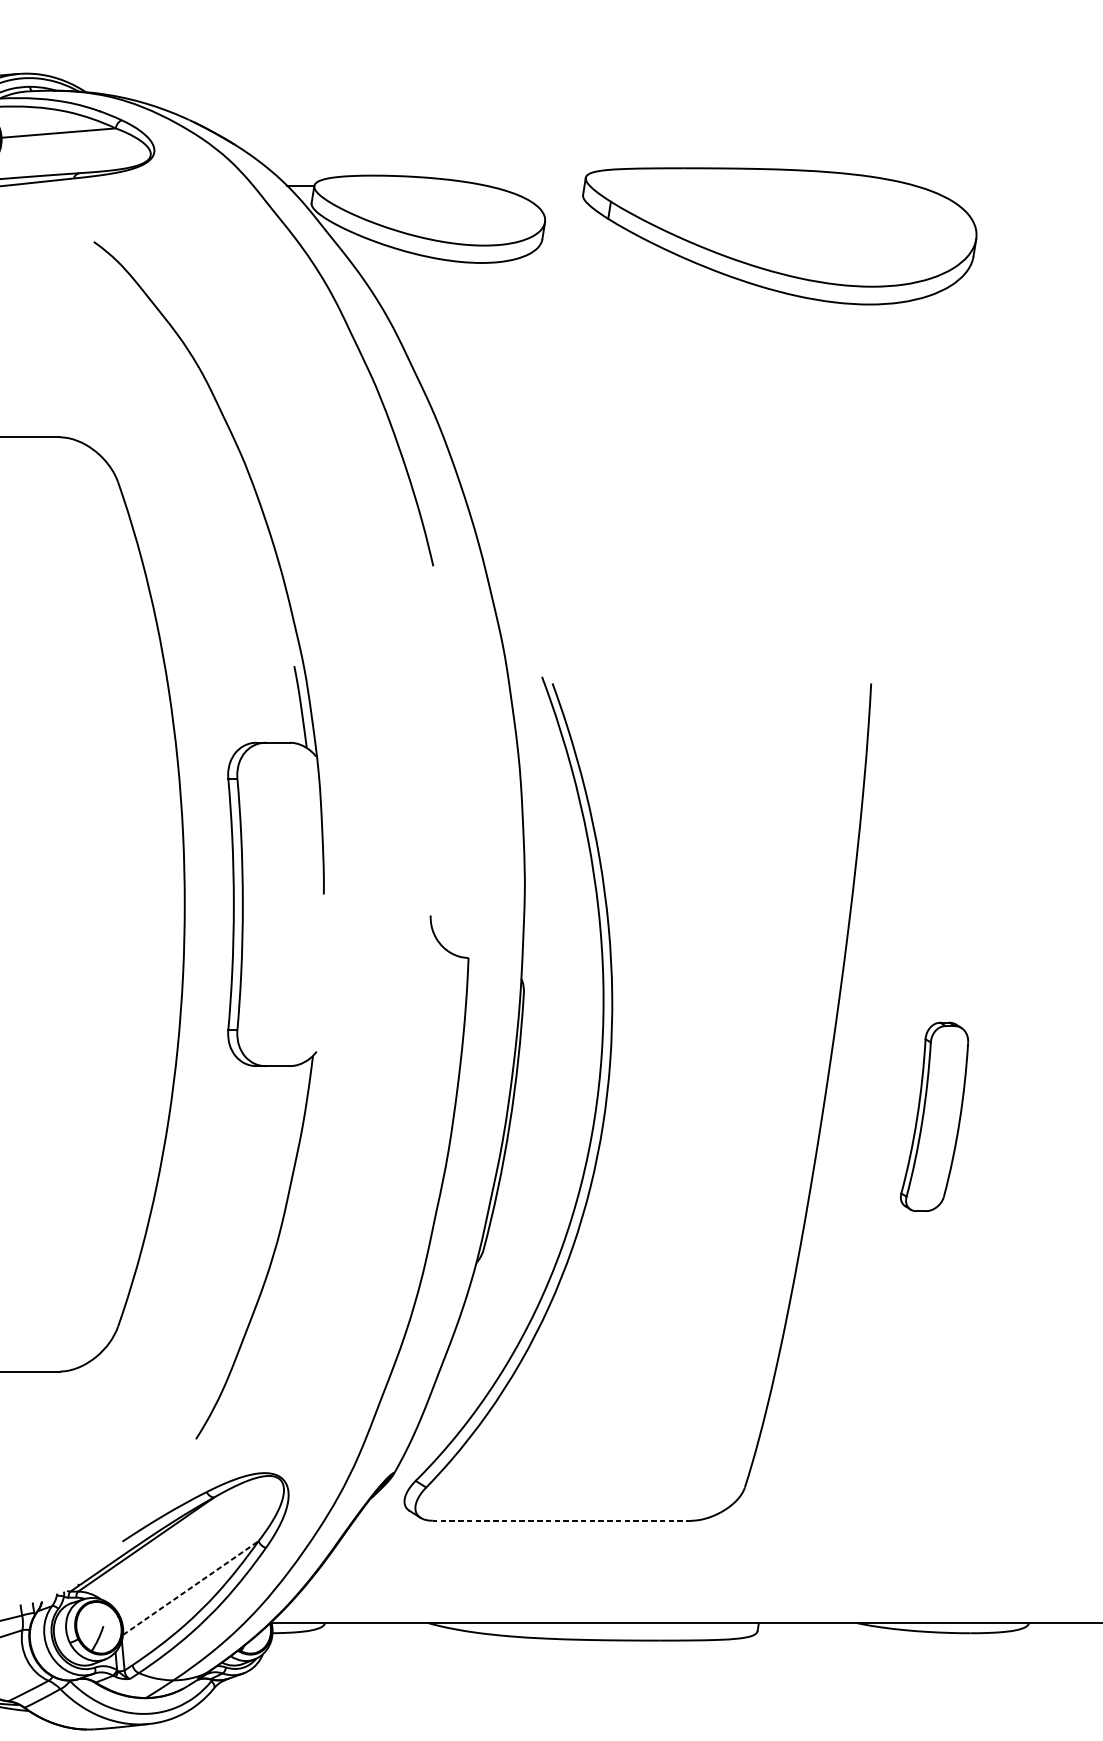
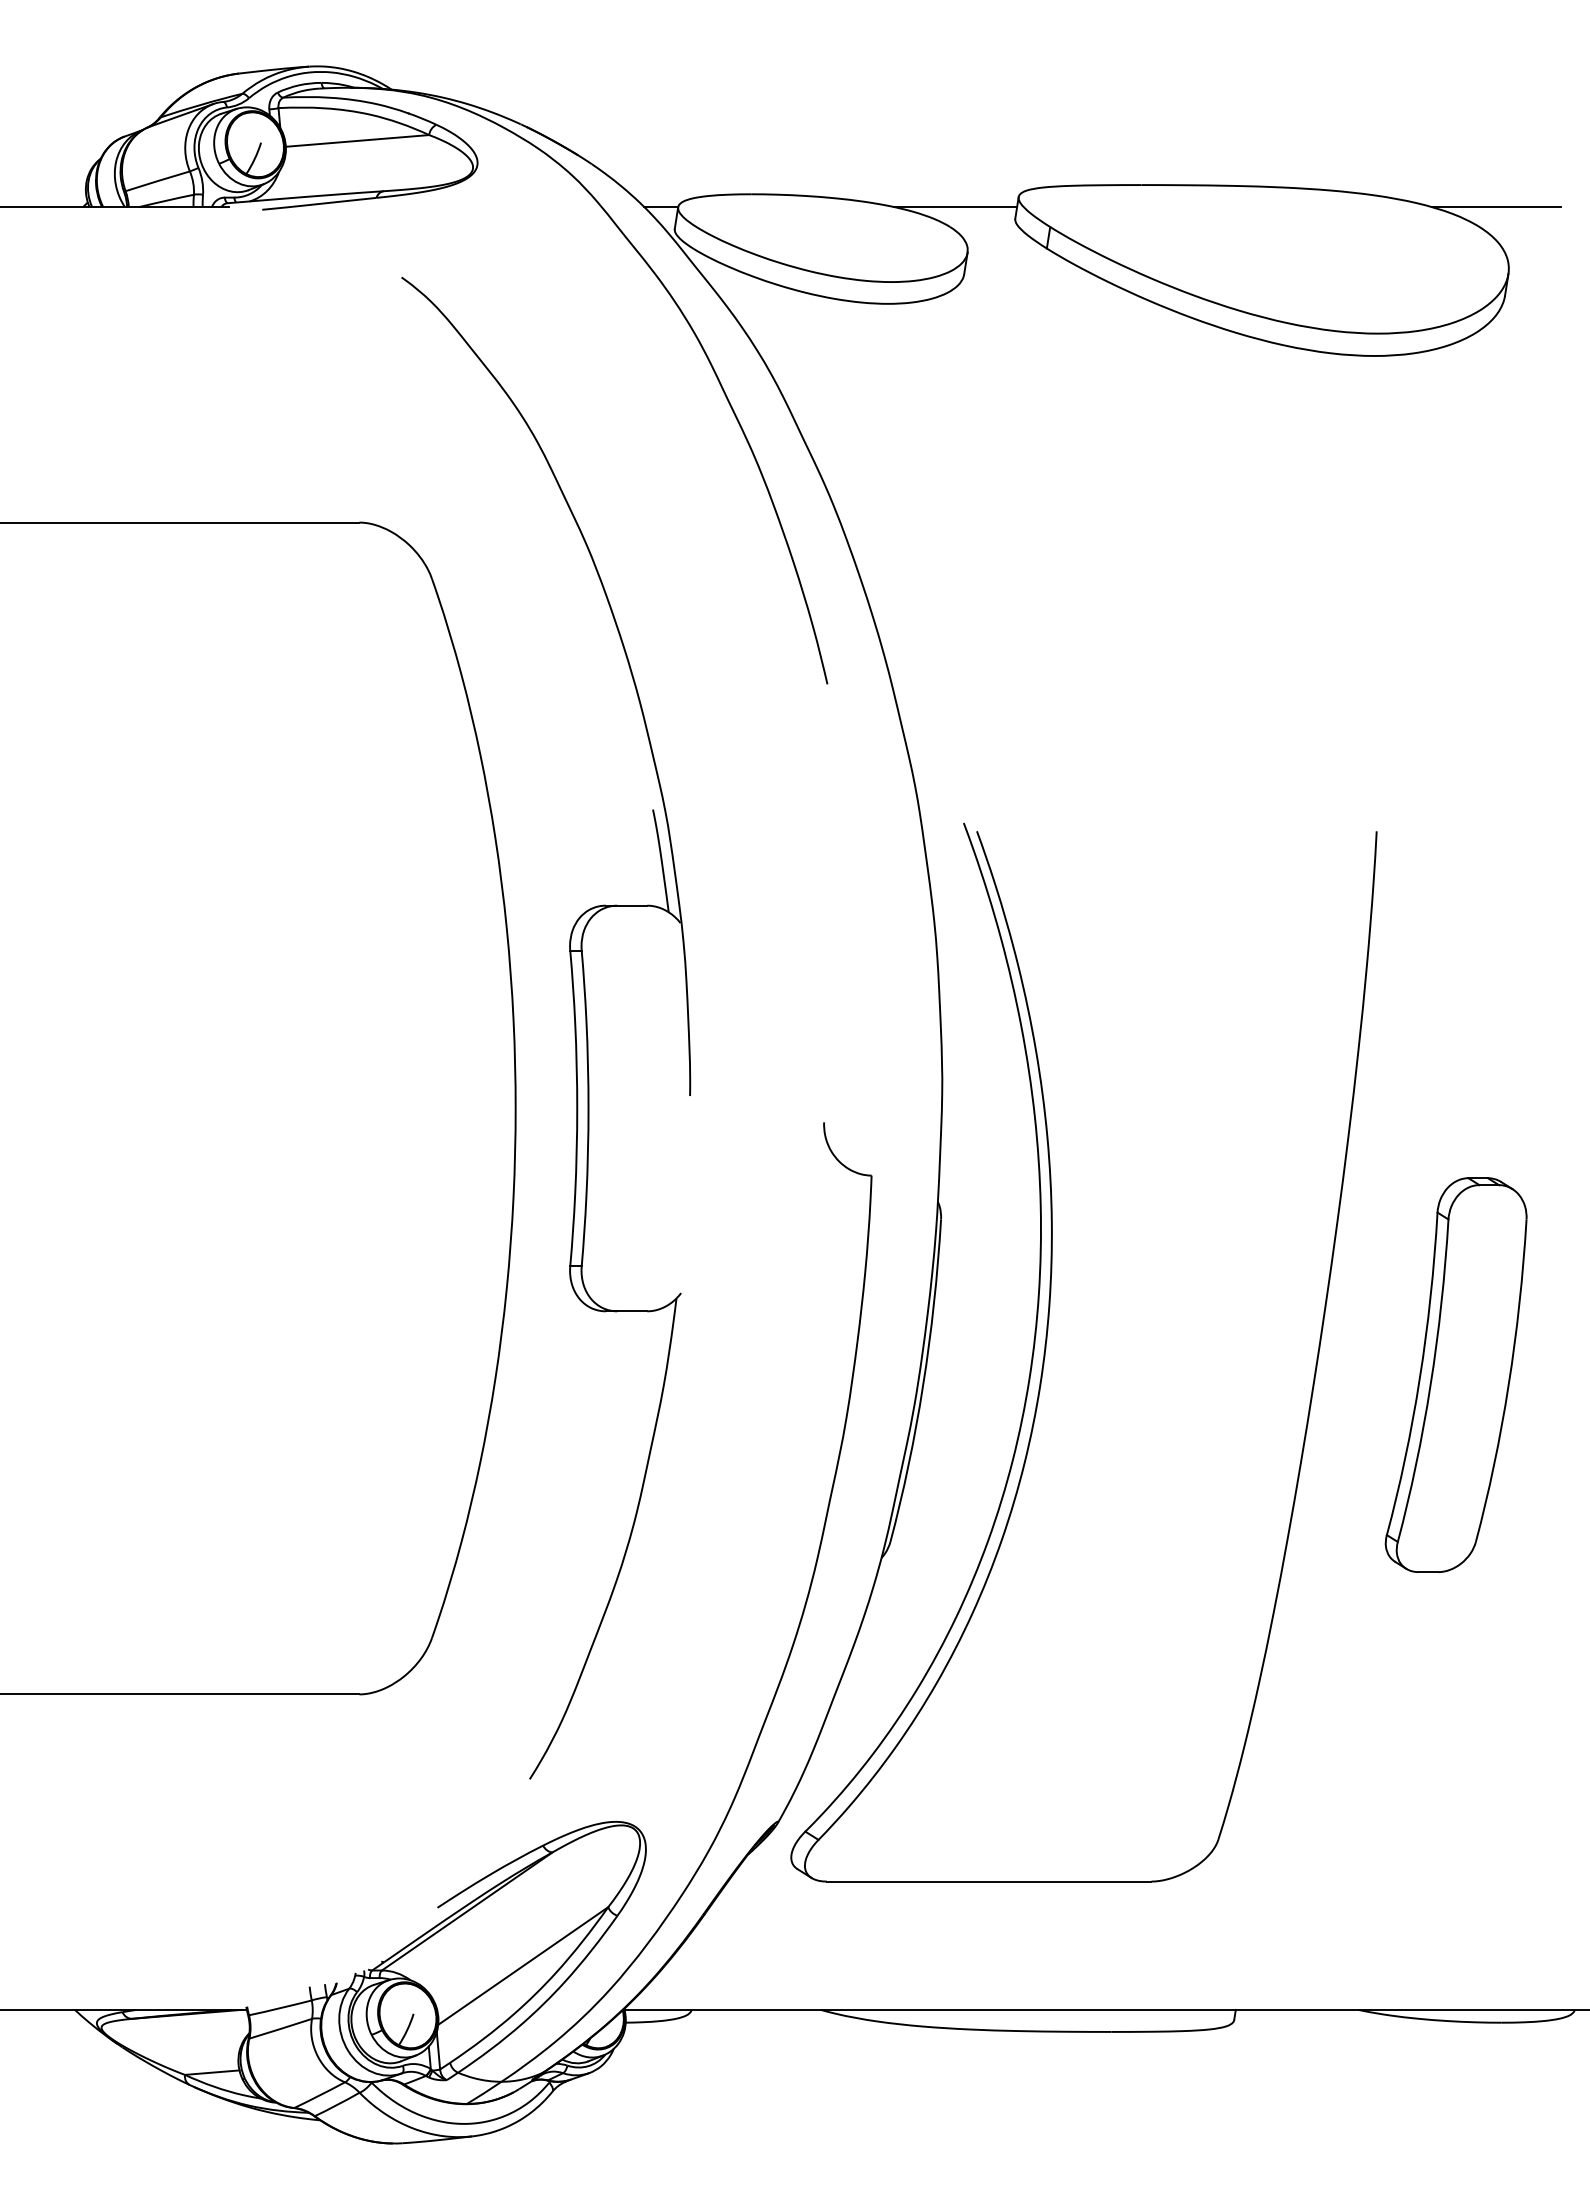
line: (535, 186) -> (955, 207), added
line: (966, 186) -> (1496, 207), added
part: (934, 1116) -> (1455, 1374), size x1.67
line: (561, 1520) -> (988, 1881), dashed -> solid
line: (191, 1587) -> (523, 1965), dashed -> solid

